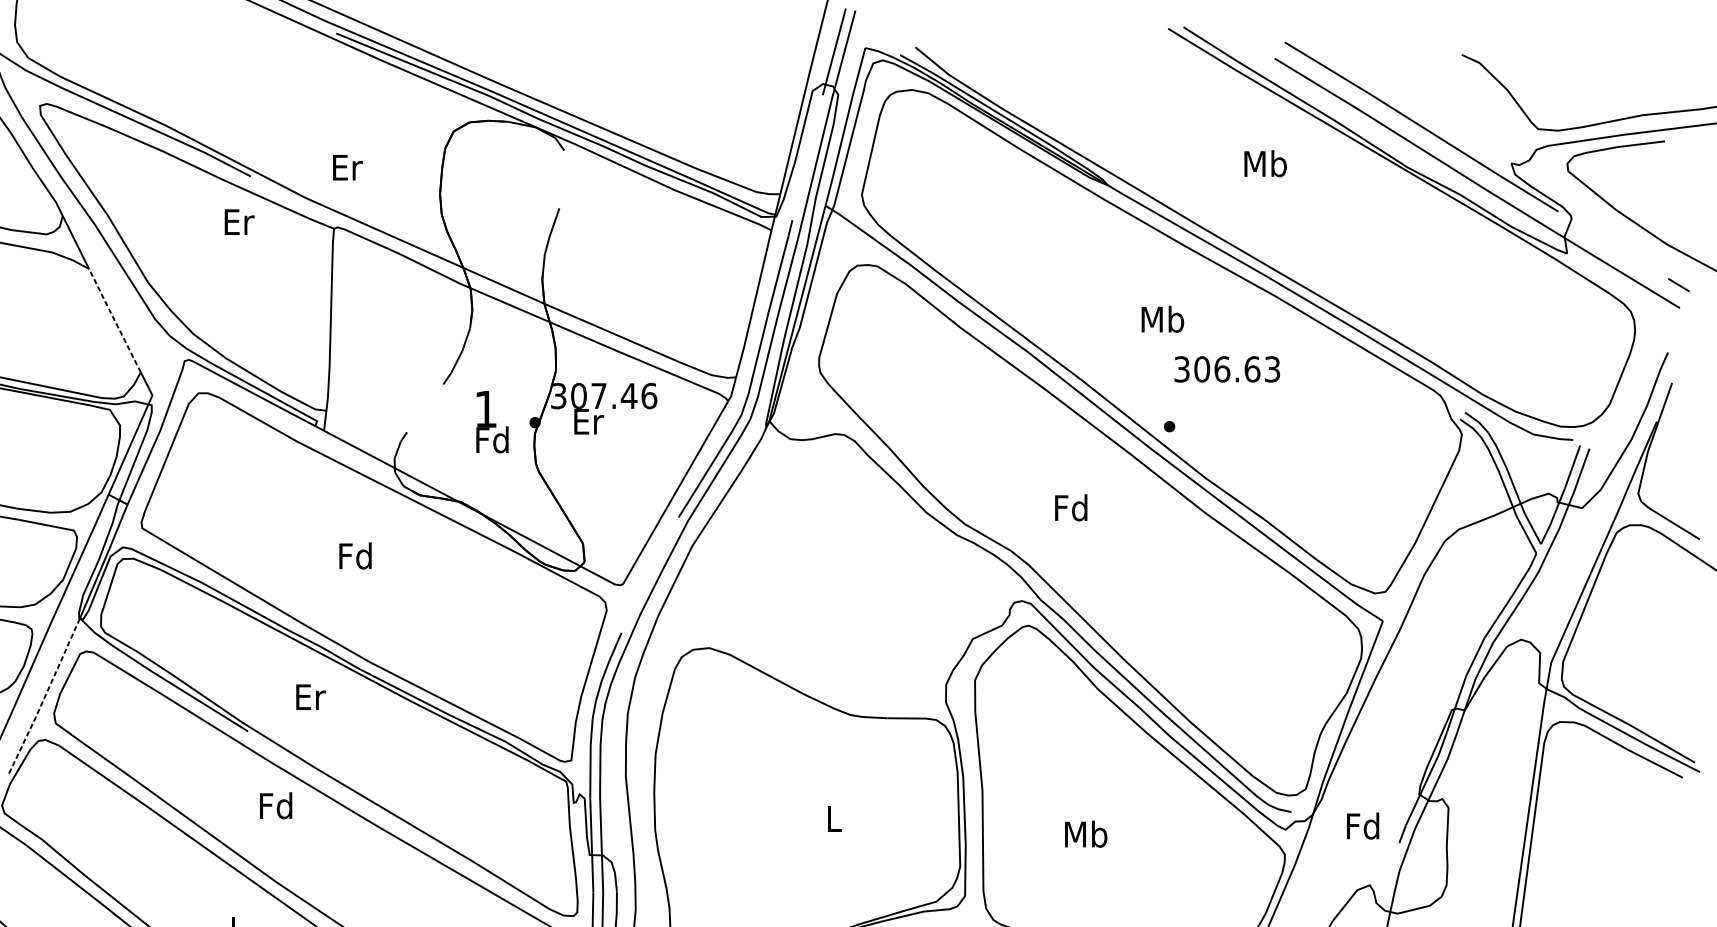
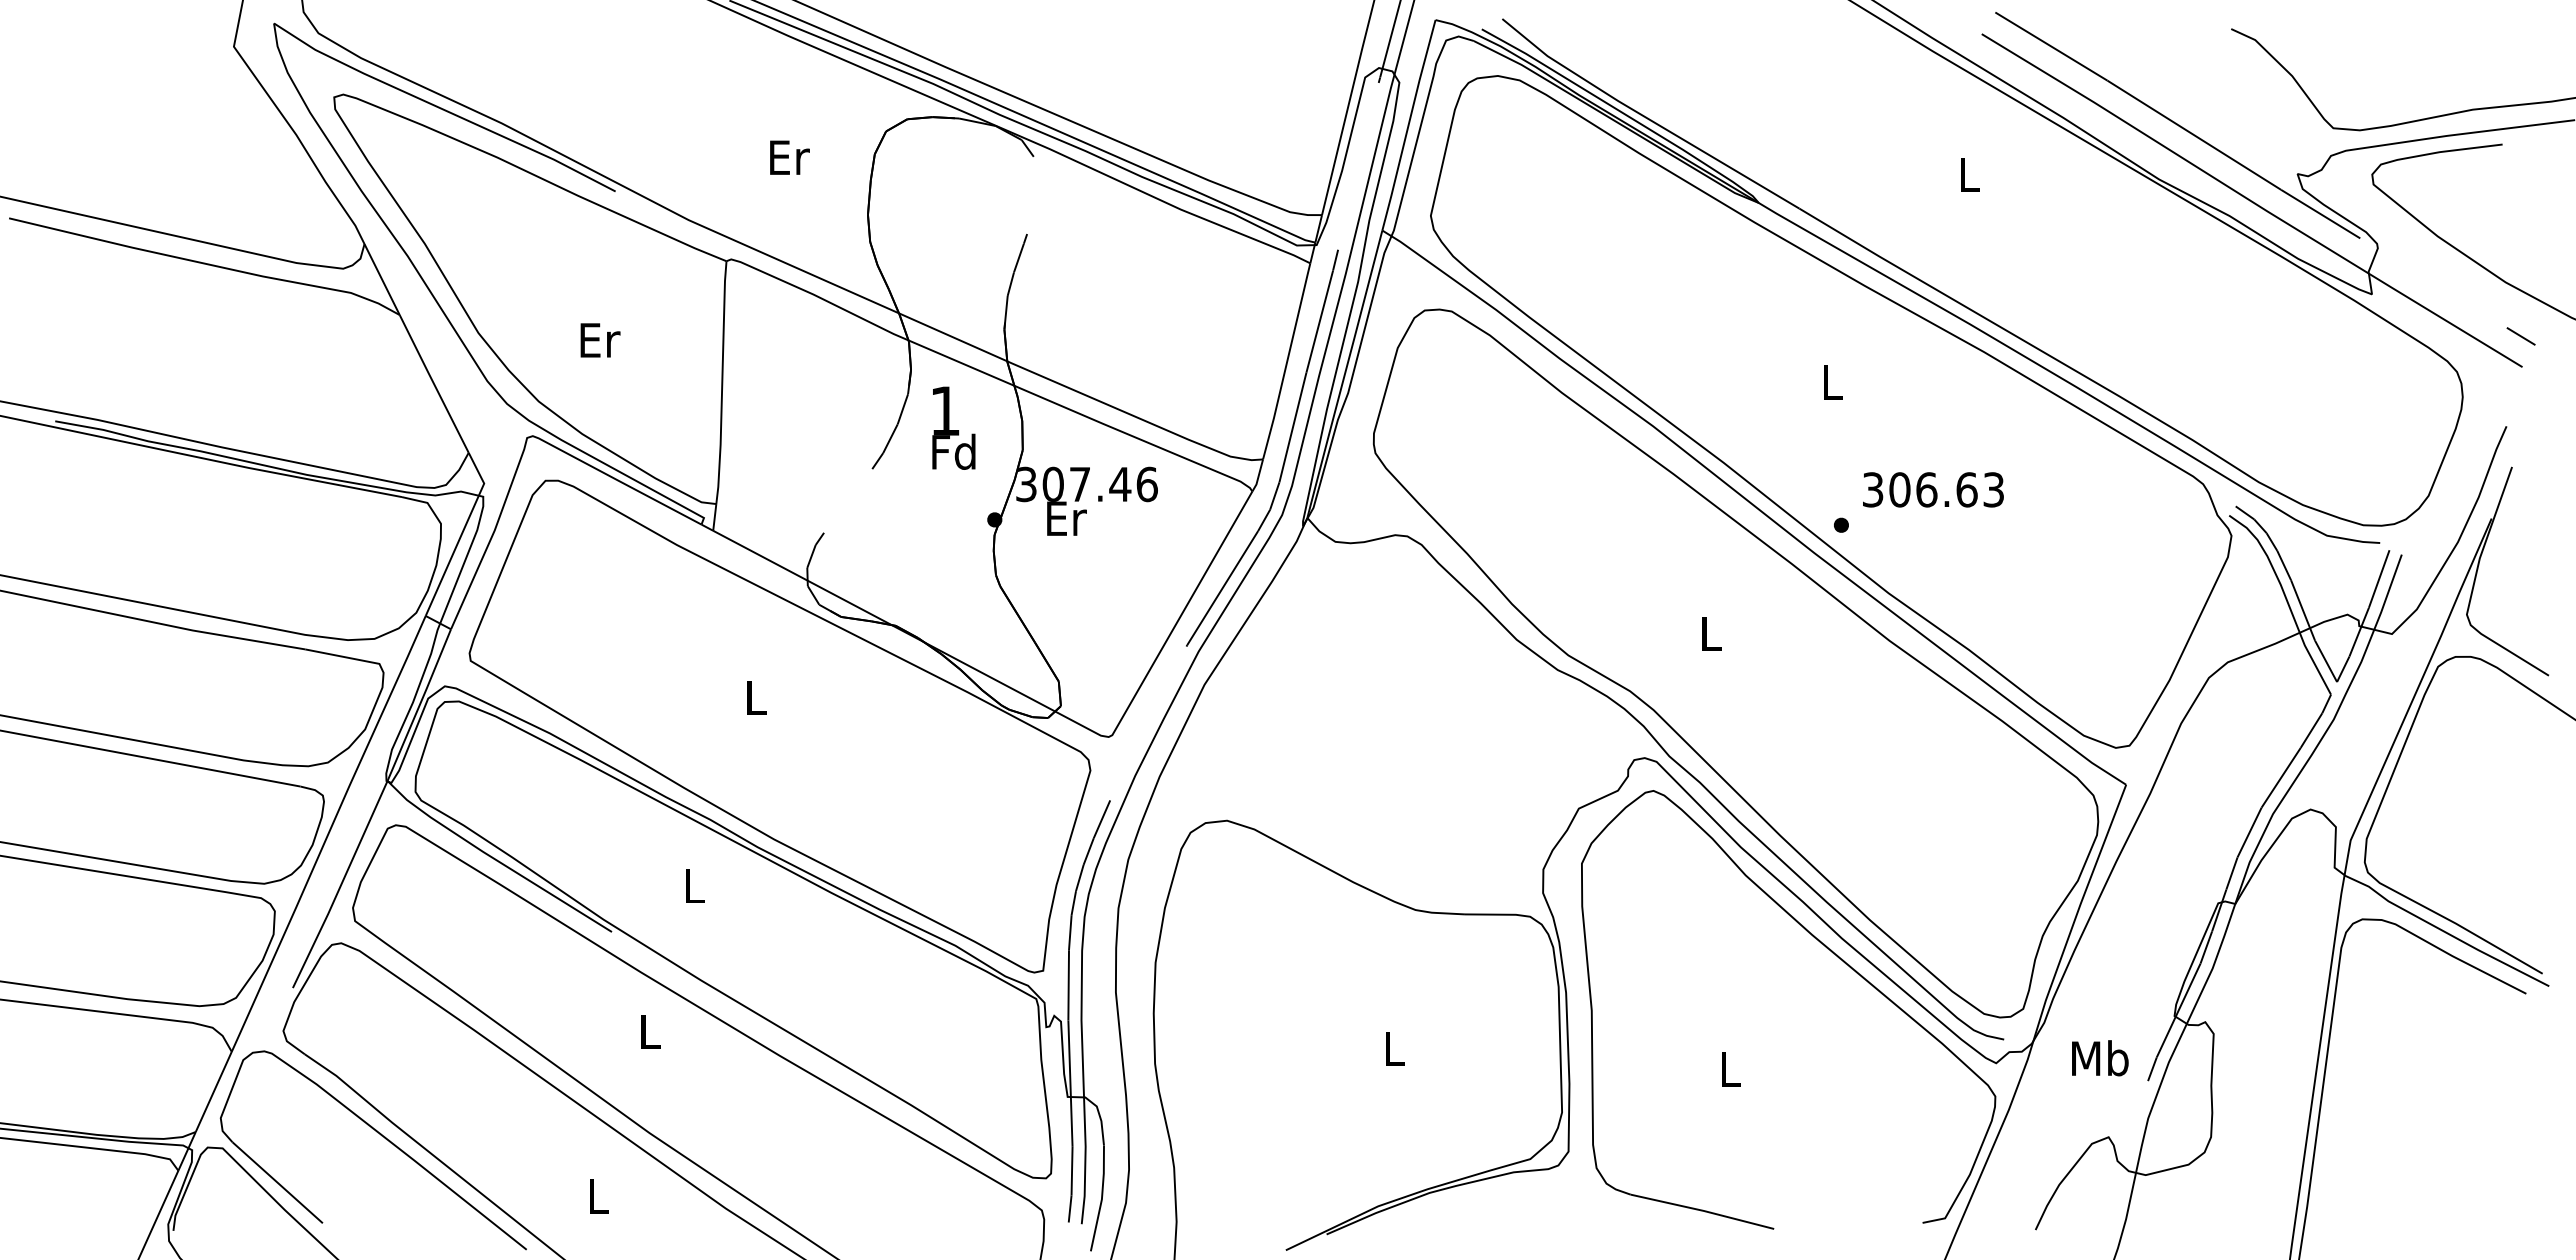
text: (1265, 163) -> (1969, 174), Mb -> L
text: (347, 167) -> (789, 157), moved
text: (239, 222) -> (600, 340), moved
text: (1162, 319) -> (1832, 382), Mb -> L
line: (114, 320) -> (433, 383), dashed -> solid
text: (1227, 369) -> (1933, 489), moved
text: (492, 421) -> (953, 427), moved
text: (1070, 507) -> (1709, 633), Fd -> L
text: (355, 555) -> (754, 697), Fd -> L
line: (44, 696) -> (340, 885), dashed -> solid
text: (310, 697) -> (695, 886), Er -> L
text: (275, 806) -> (648, 1031), Fd -> L
text: (1363, 826) -> (2100, 1058), Fd -> Mb
text: (1085, 834) -> (1729, 1069), Mb -> L

